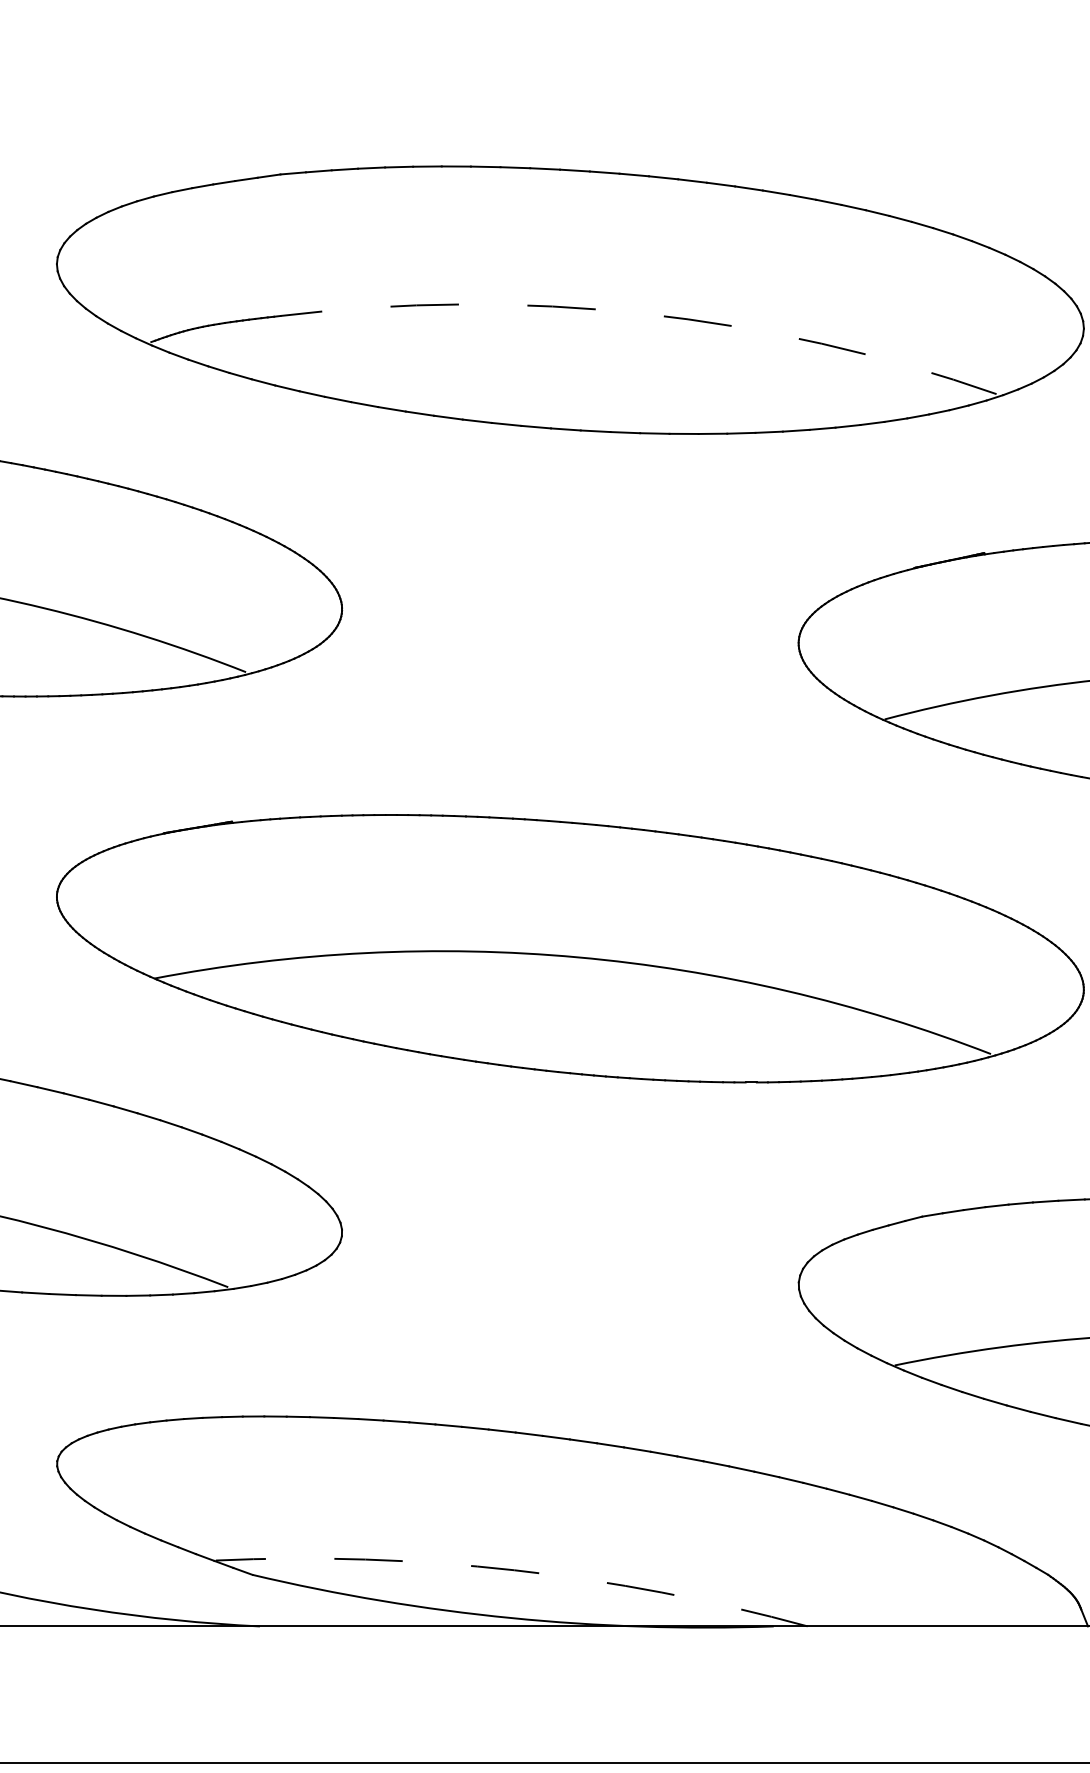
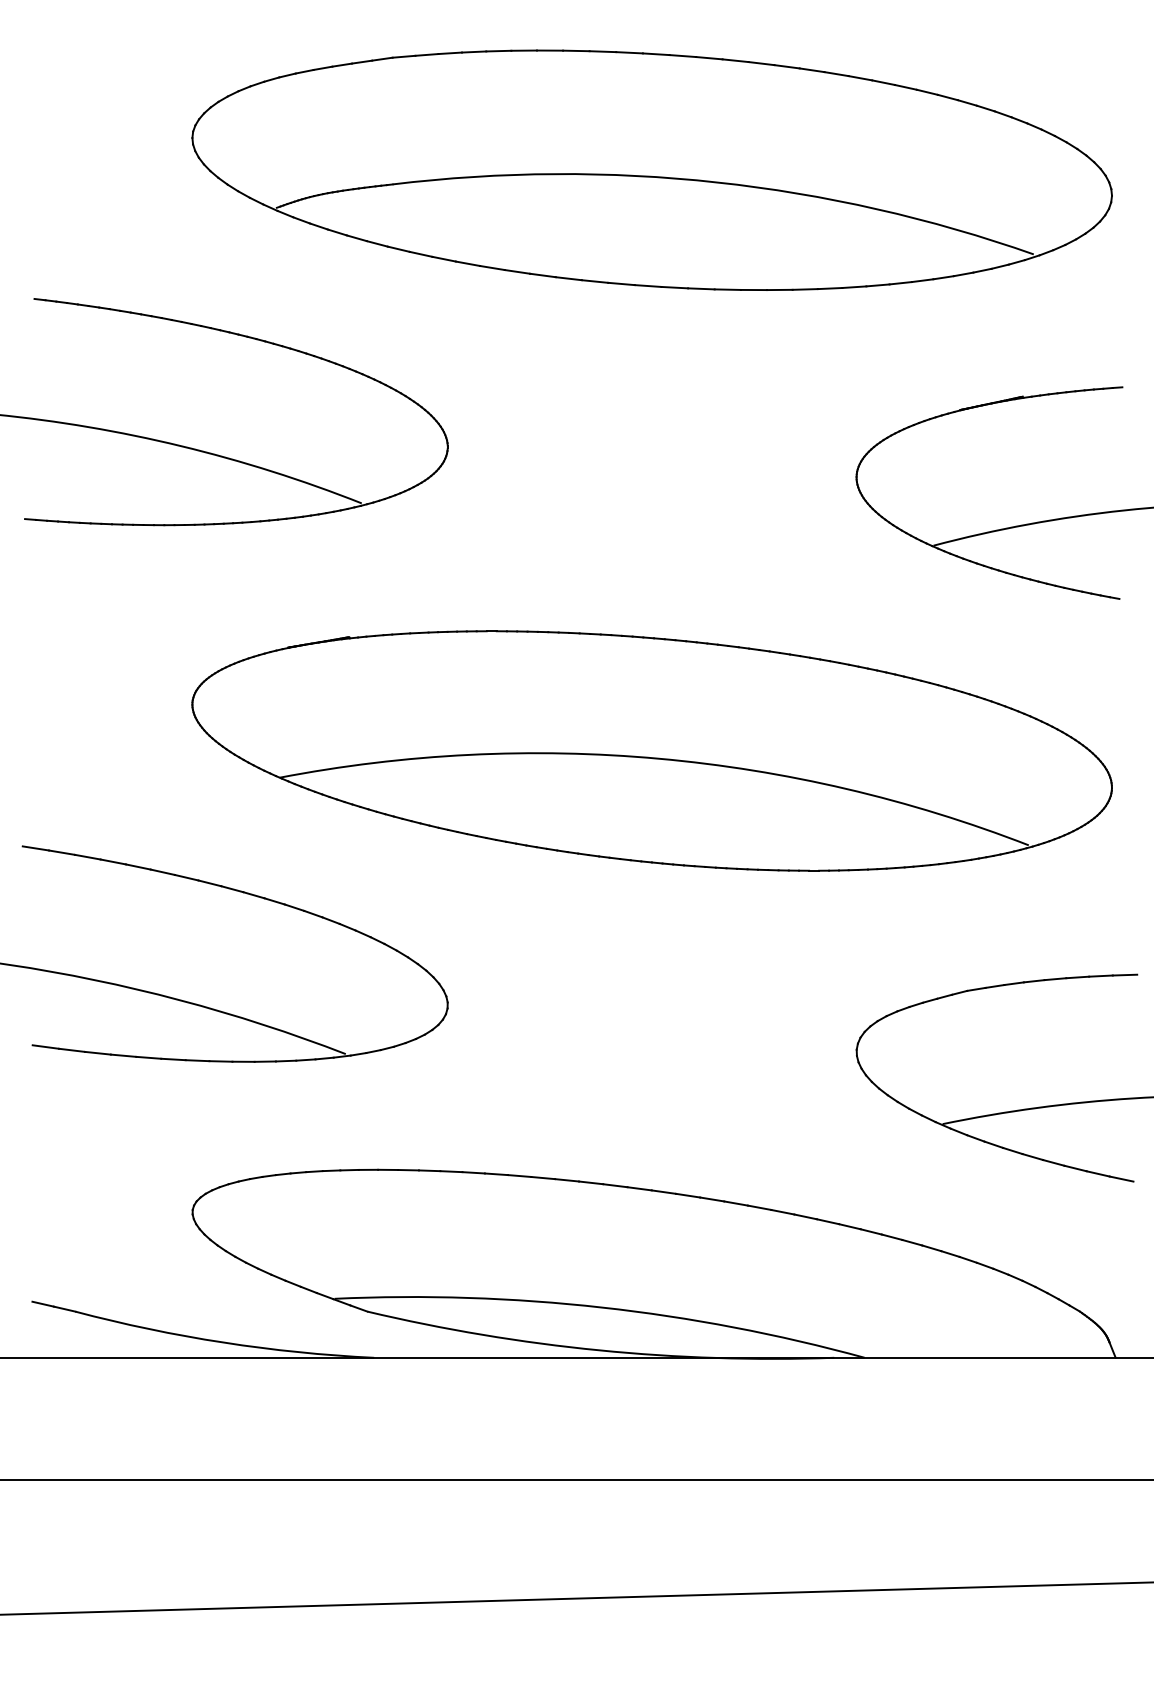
arc: (643, 313) -> (717, 182), dashed -> solid
arc: (513, 1570) -> (601, 1307), dashed -> solid

